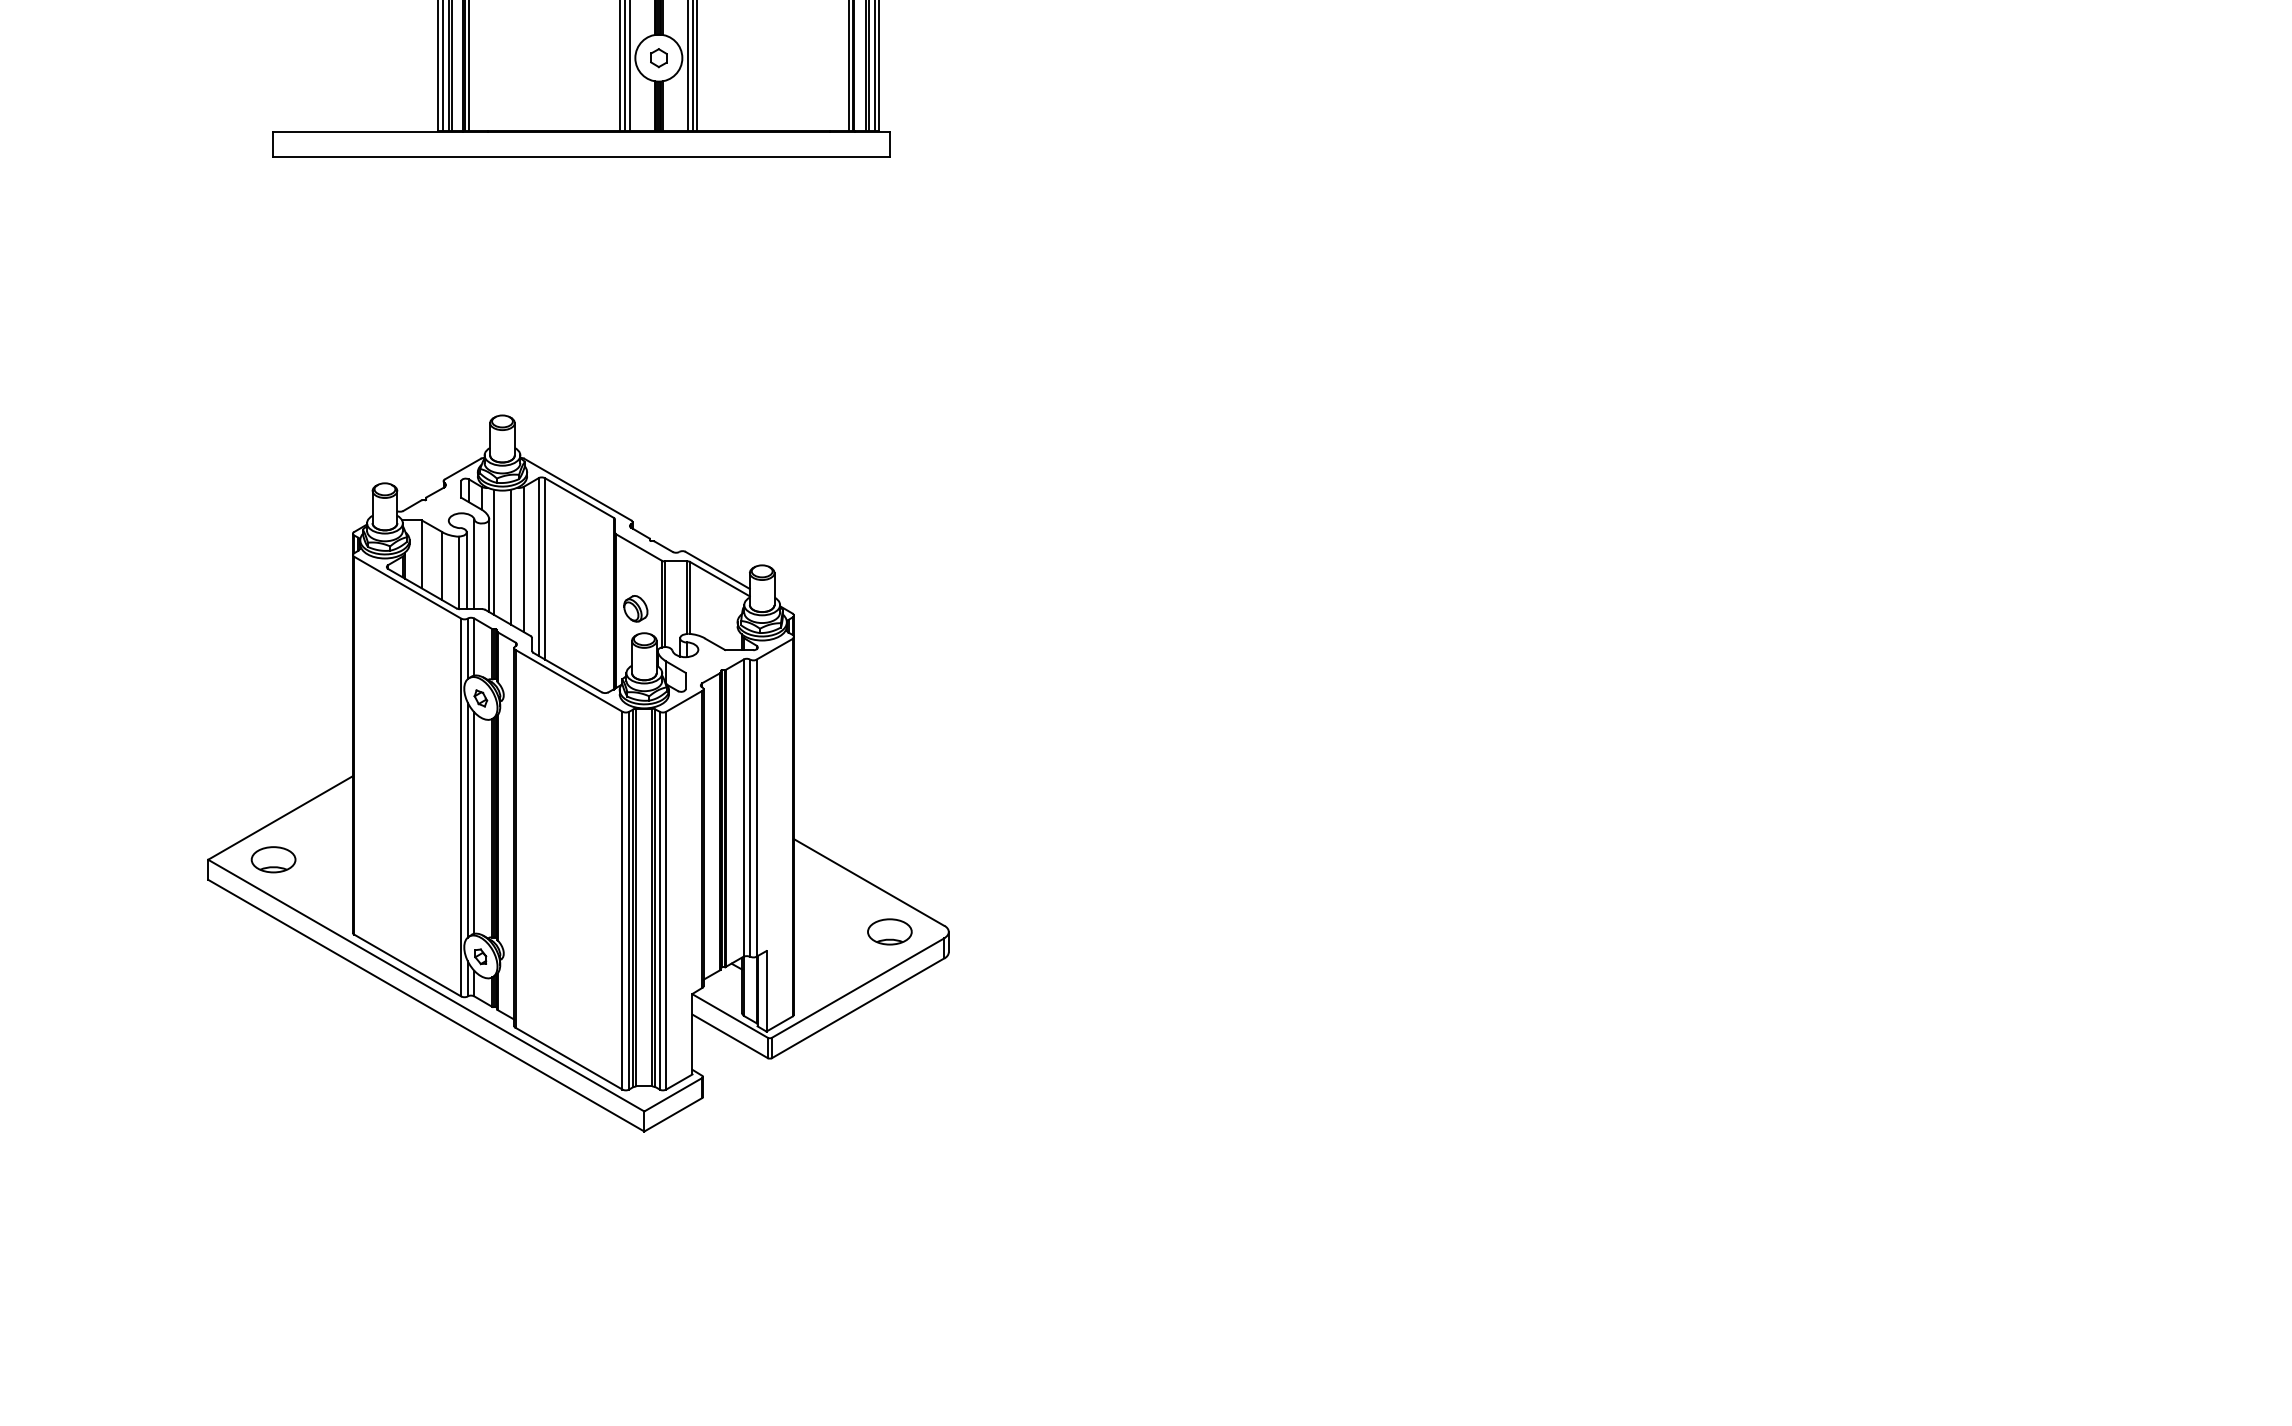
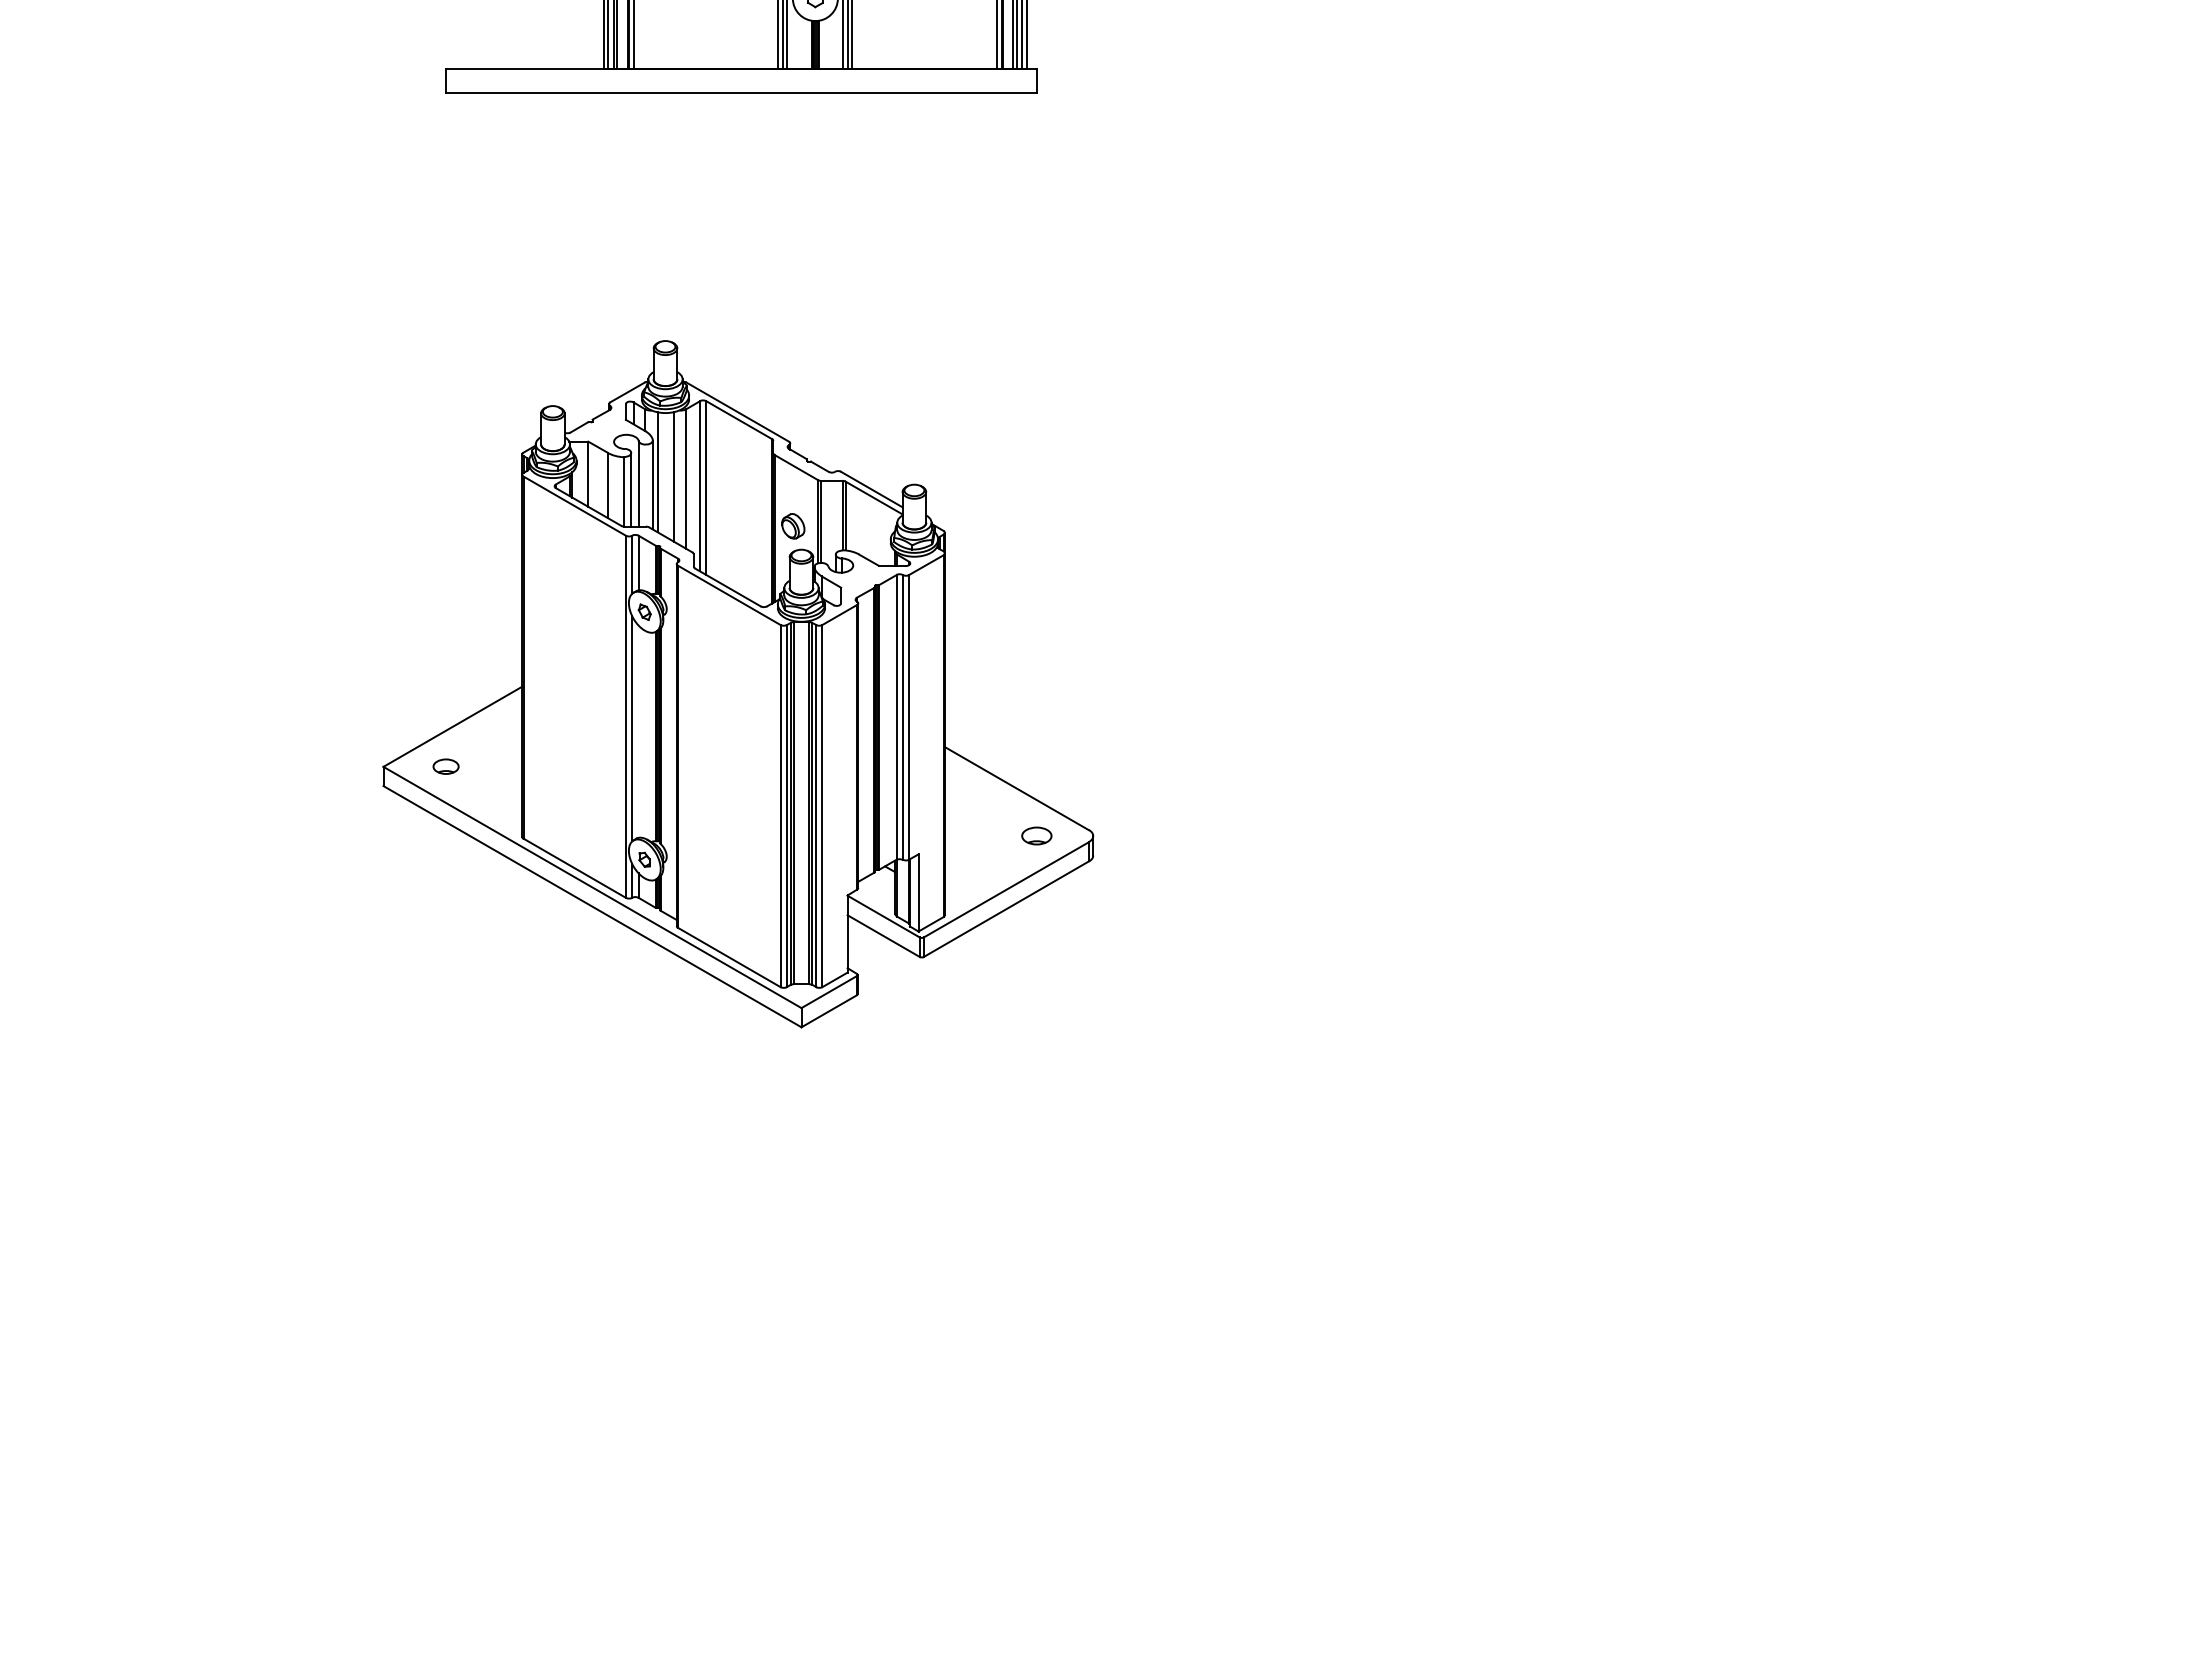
line: (474, 822) -> (638, 731), removed
part: (272, 859) -> (445, 766), size x0.6
part: (889, 931) -> (1036, 835), size x0.7

